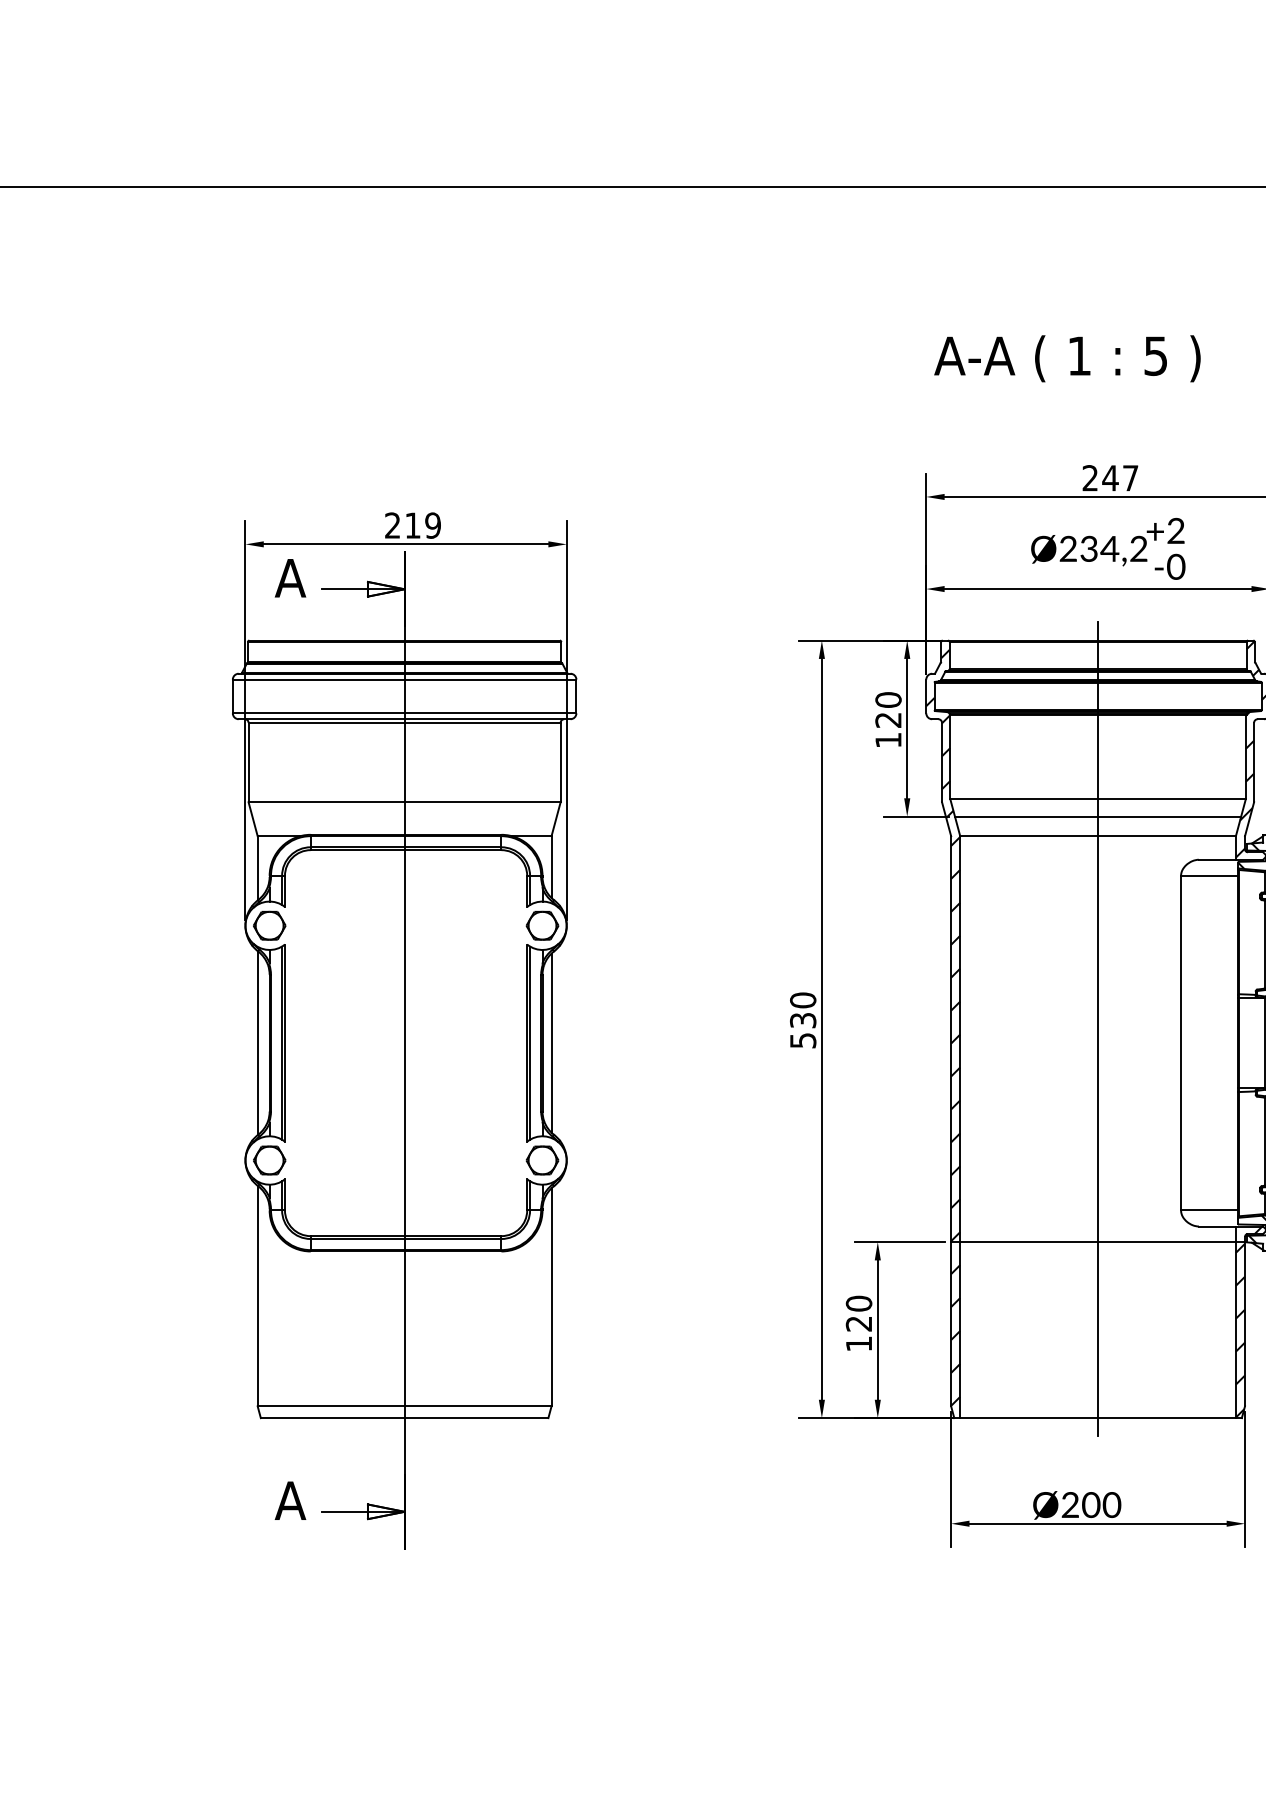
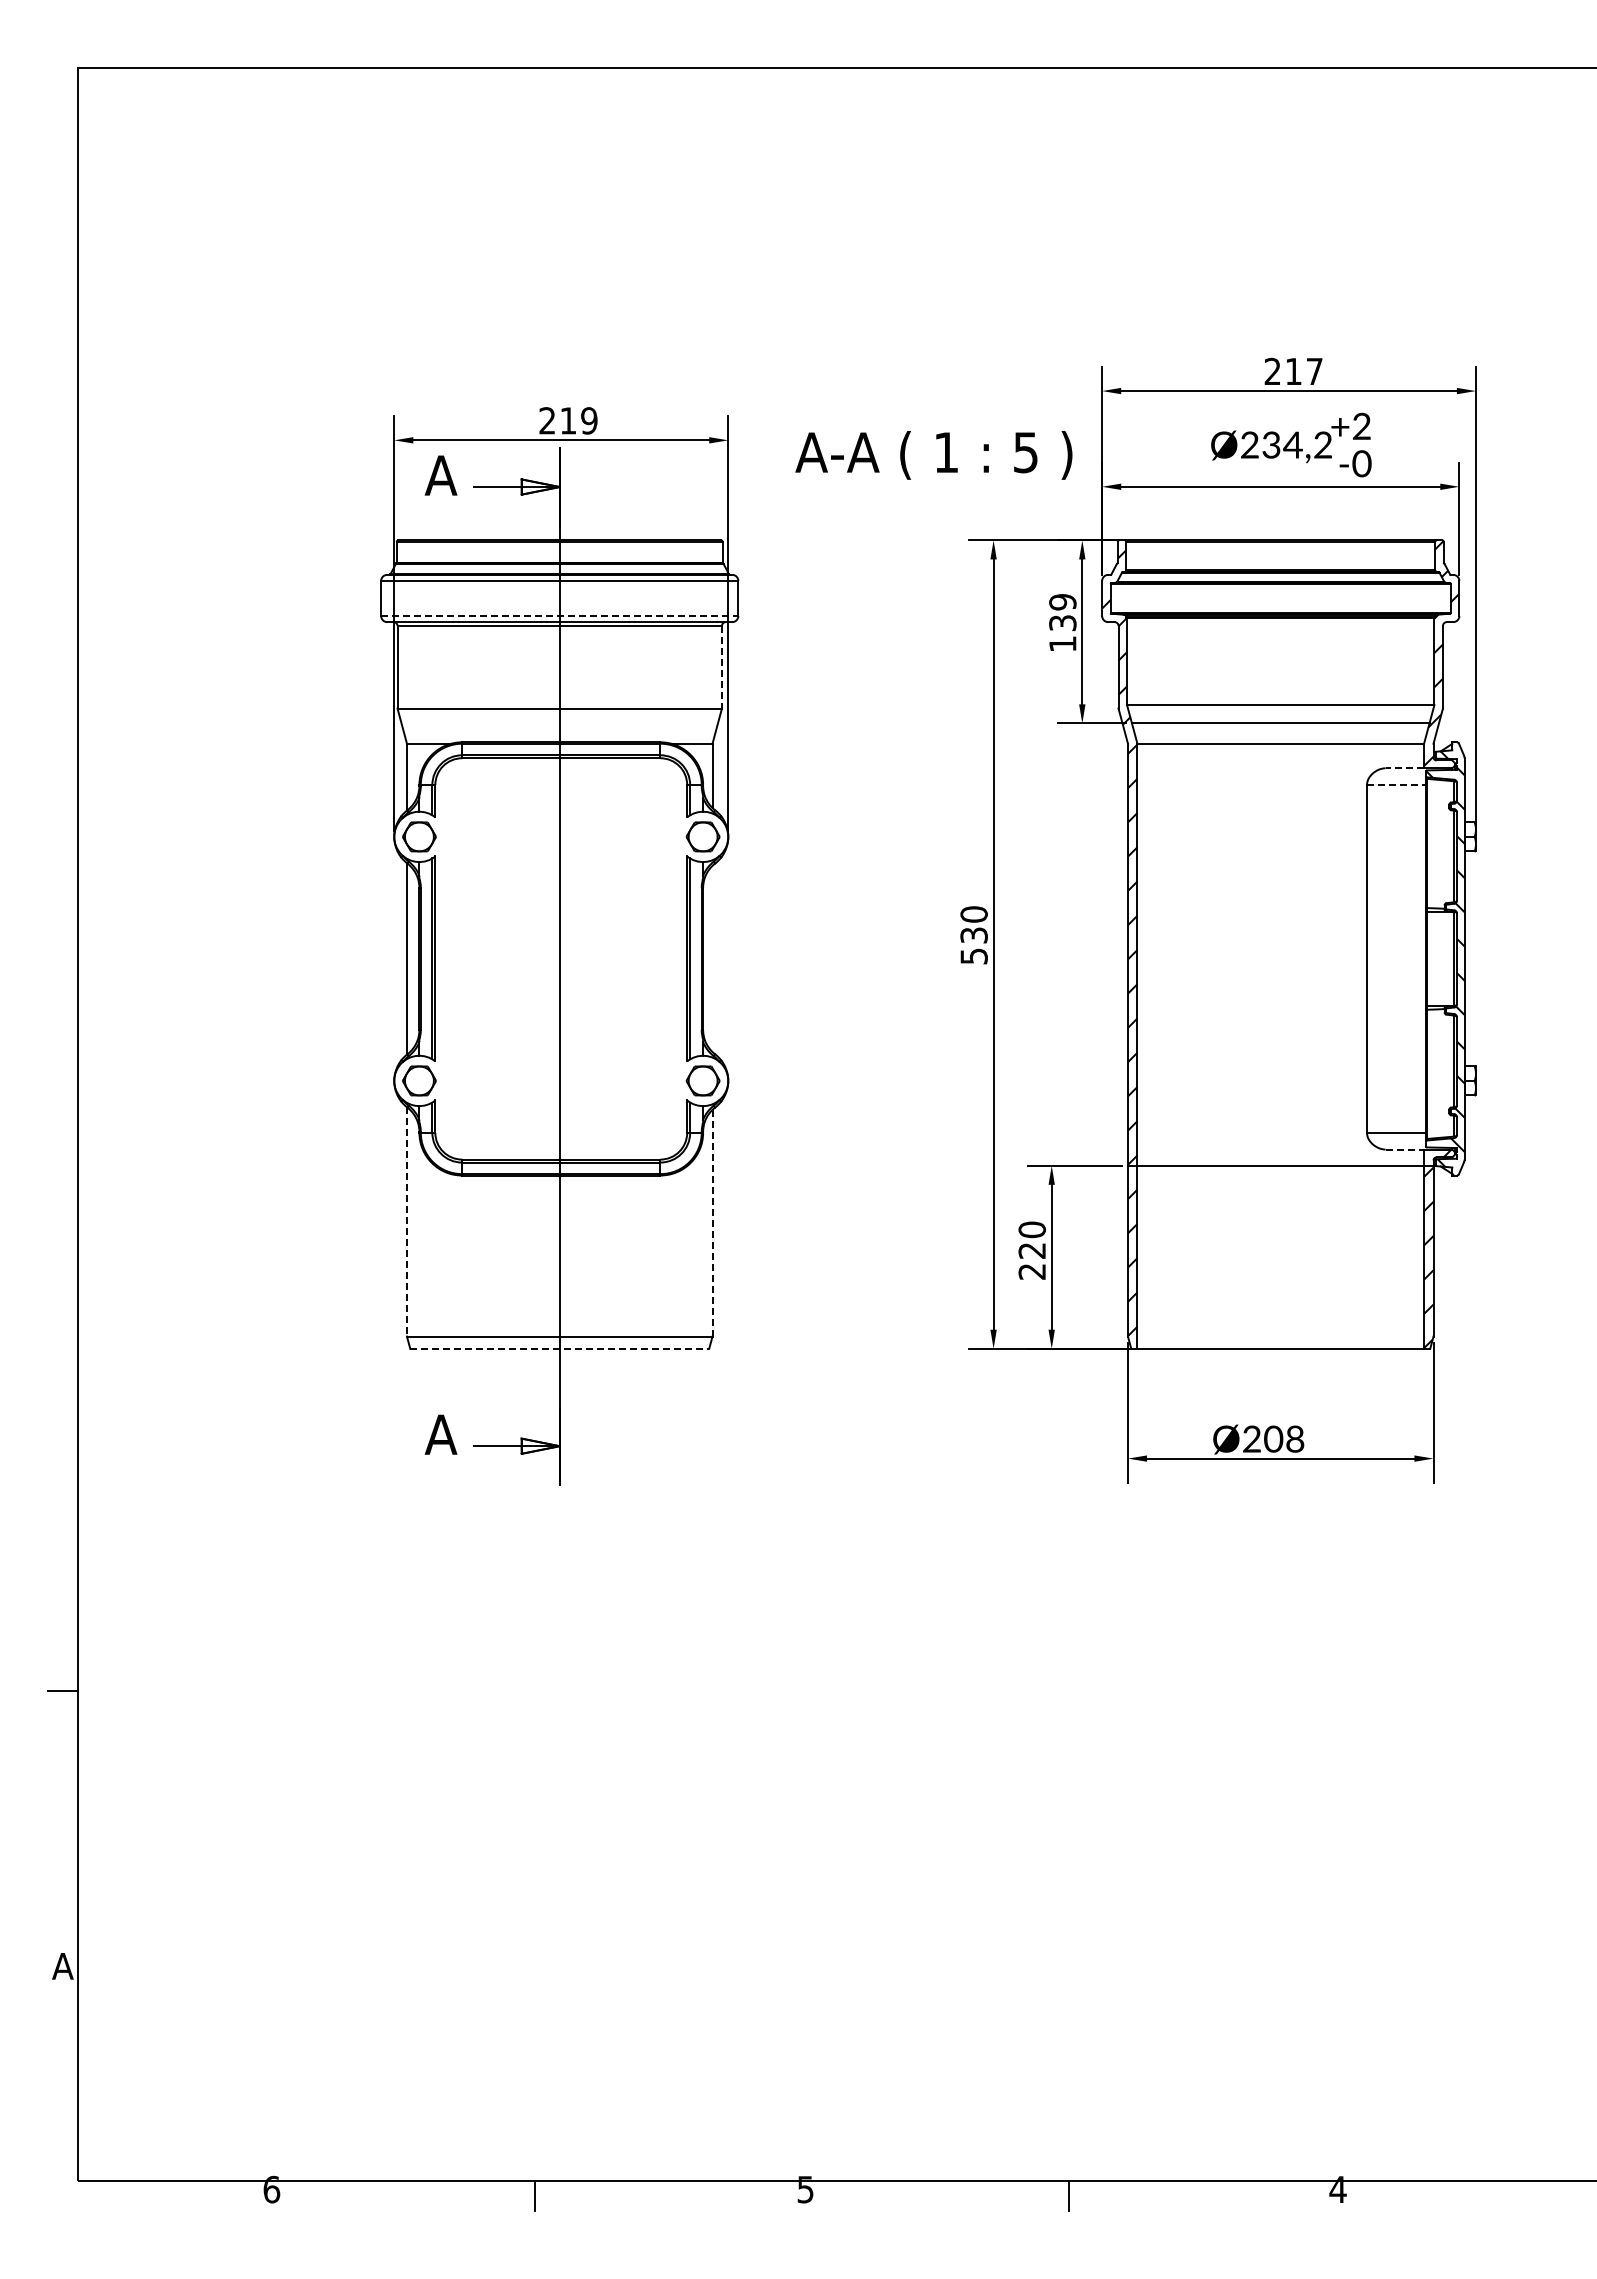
text: (1067, 358) -> (933, 455), moved
text: (1110, 478) -> (1293, 371), 247 -> 217
text: (888, 709) -> (1062, 612), 120 -> 139
line: (404, 713) -> (559, 616), solid -> dashed
line: (560, 762) -> (721, 667), solid -> dashed
line: (1217, 859) -> (1404, 768), solid -> dashed
line: (1209, 875) -> (1396, 784), solid -> dashed
line: (1097, 1029) -> (1280, 944), removed
line: (551, 1042) -> (712, 958), removed
line: (1218, 1226) -> (1405, 1149), solid -> dashed
line: (258, 1295) -> (407, 1221), solid -> dashed
line: (551, 1297) -> (712, 1223), solid -> dashed
text: (858, 1343) -> (1031, 1271), 120 -> 220
line: (405, 1417) -> (560, 1348), solid -> dashed
text: (1111, 1505) -> (1294, 1439), Ø200 -> Ø208

